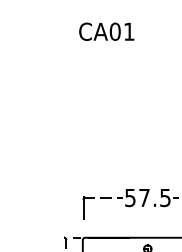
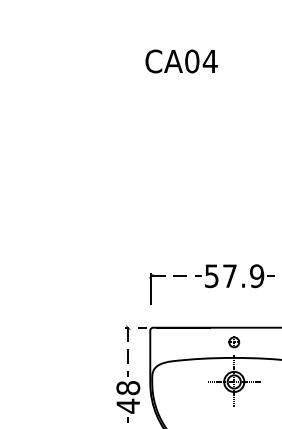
text: (128, 31) -> (209, 61), CA01 -> CA04
text: (165, 197) -> (257, 275), 57.5 -> 57.9

